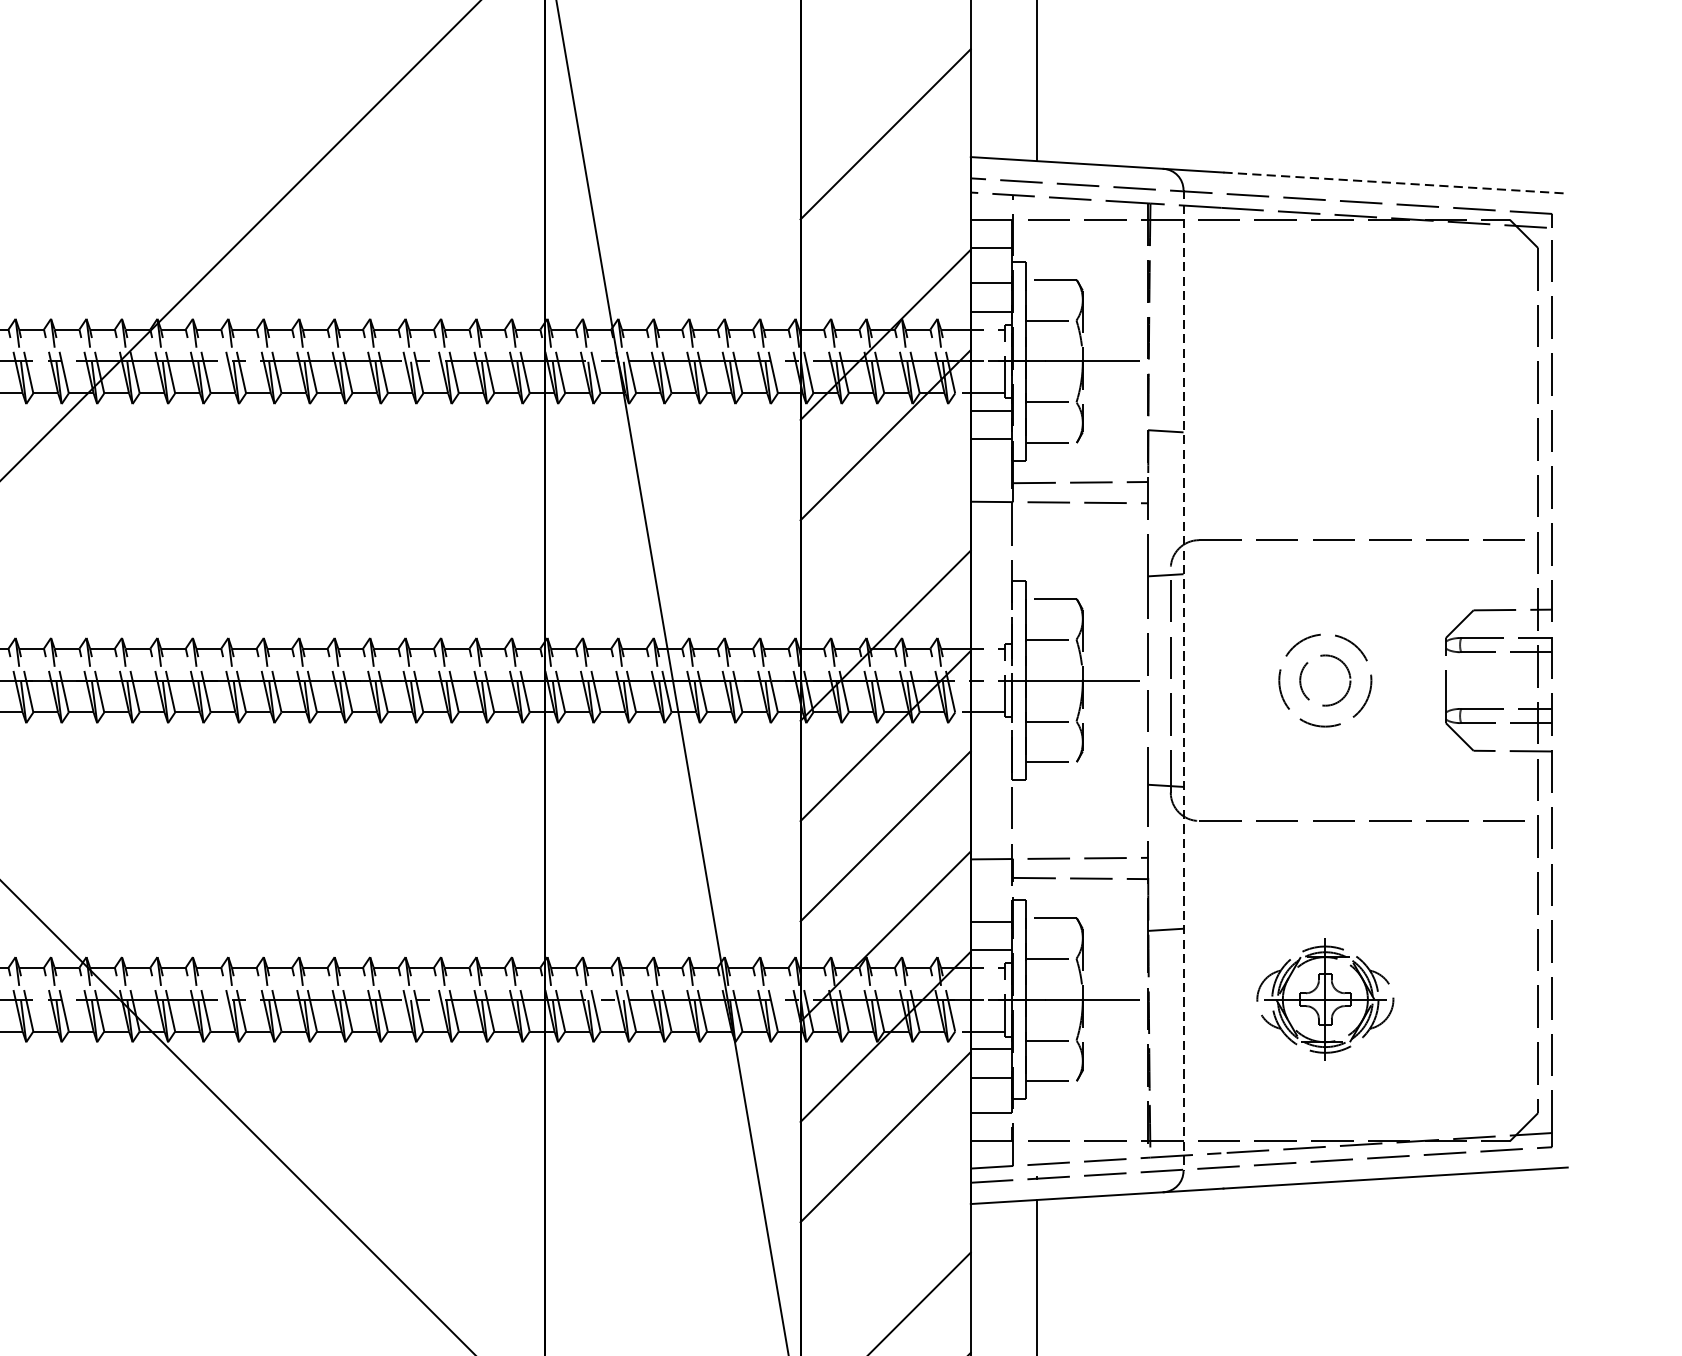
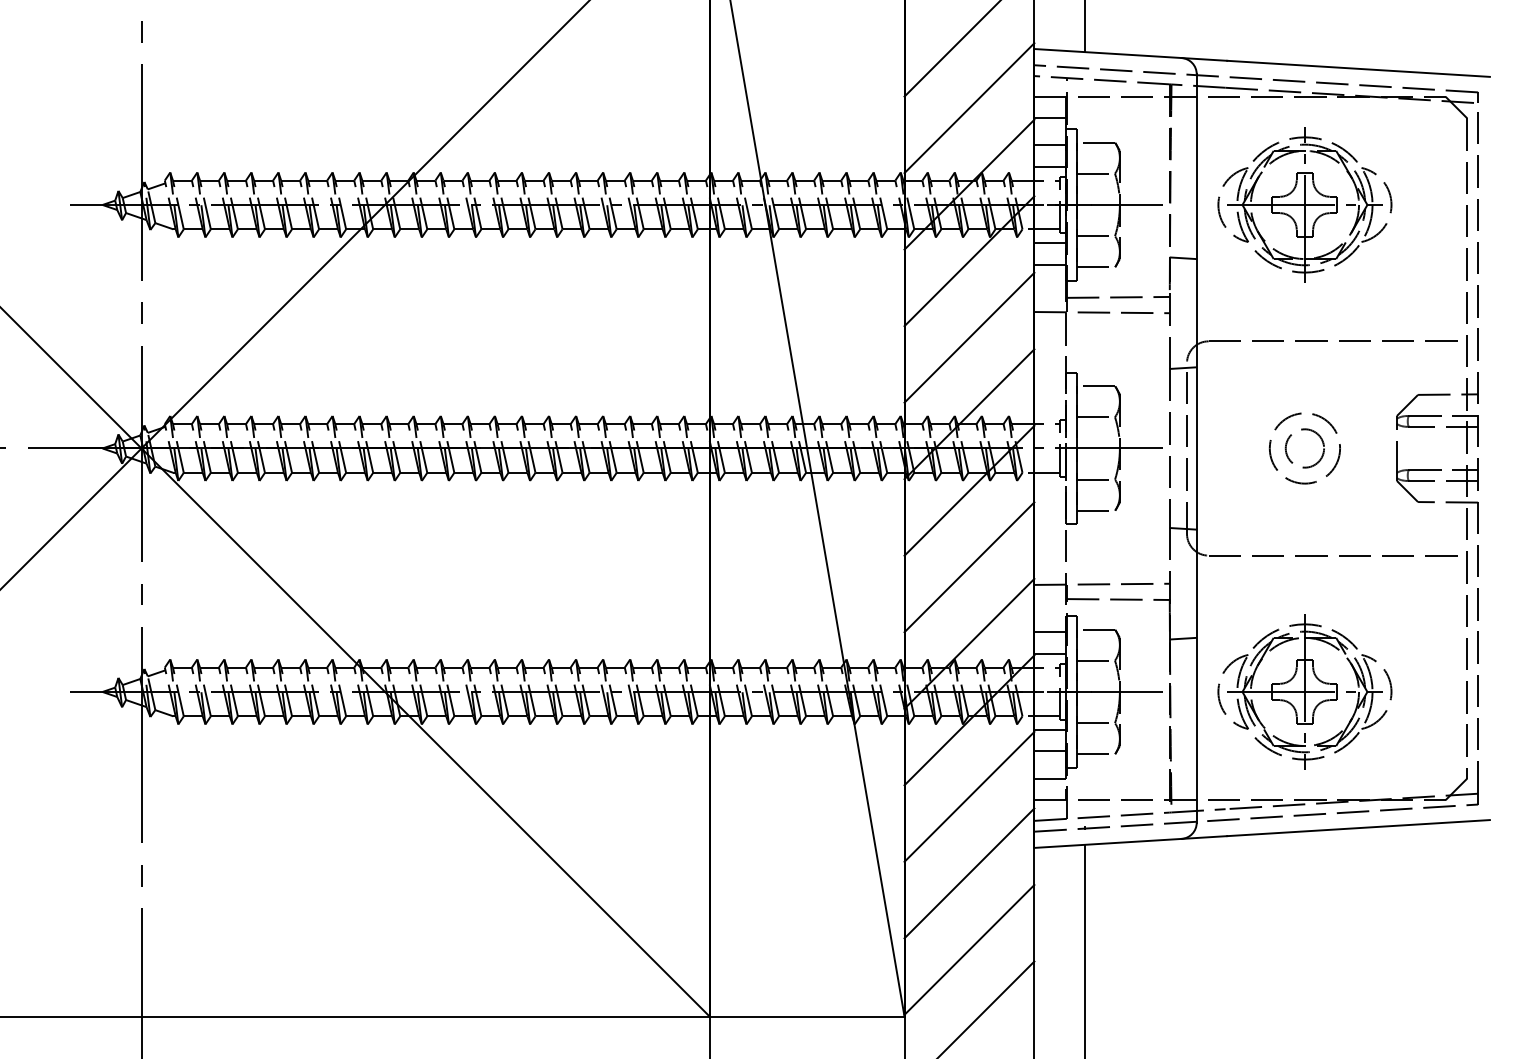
line: (1395, 182) -> (1358, 68), dashed -> solid
line: (885, 235) -> (969, 108), added
part: (1324, 360) -> (1304, 204), added
line: (885, 535) -> (969, 337), added
line: (1183, 680) -> (1196, 448), dashed -> solid
part: (1324, 999) -> (1304, 691), size x1.67
line: (885, 1237) -> (969, 873), added

